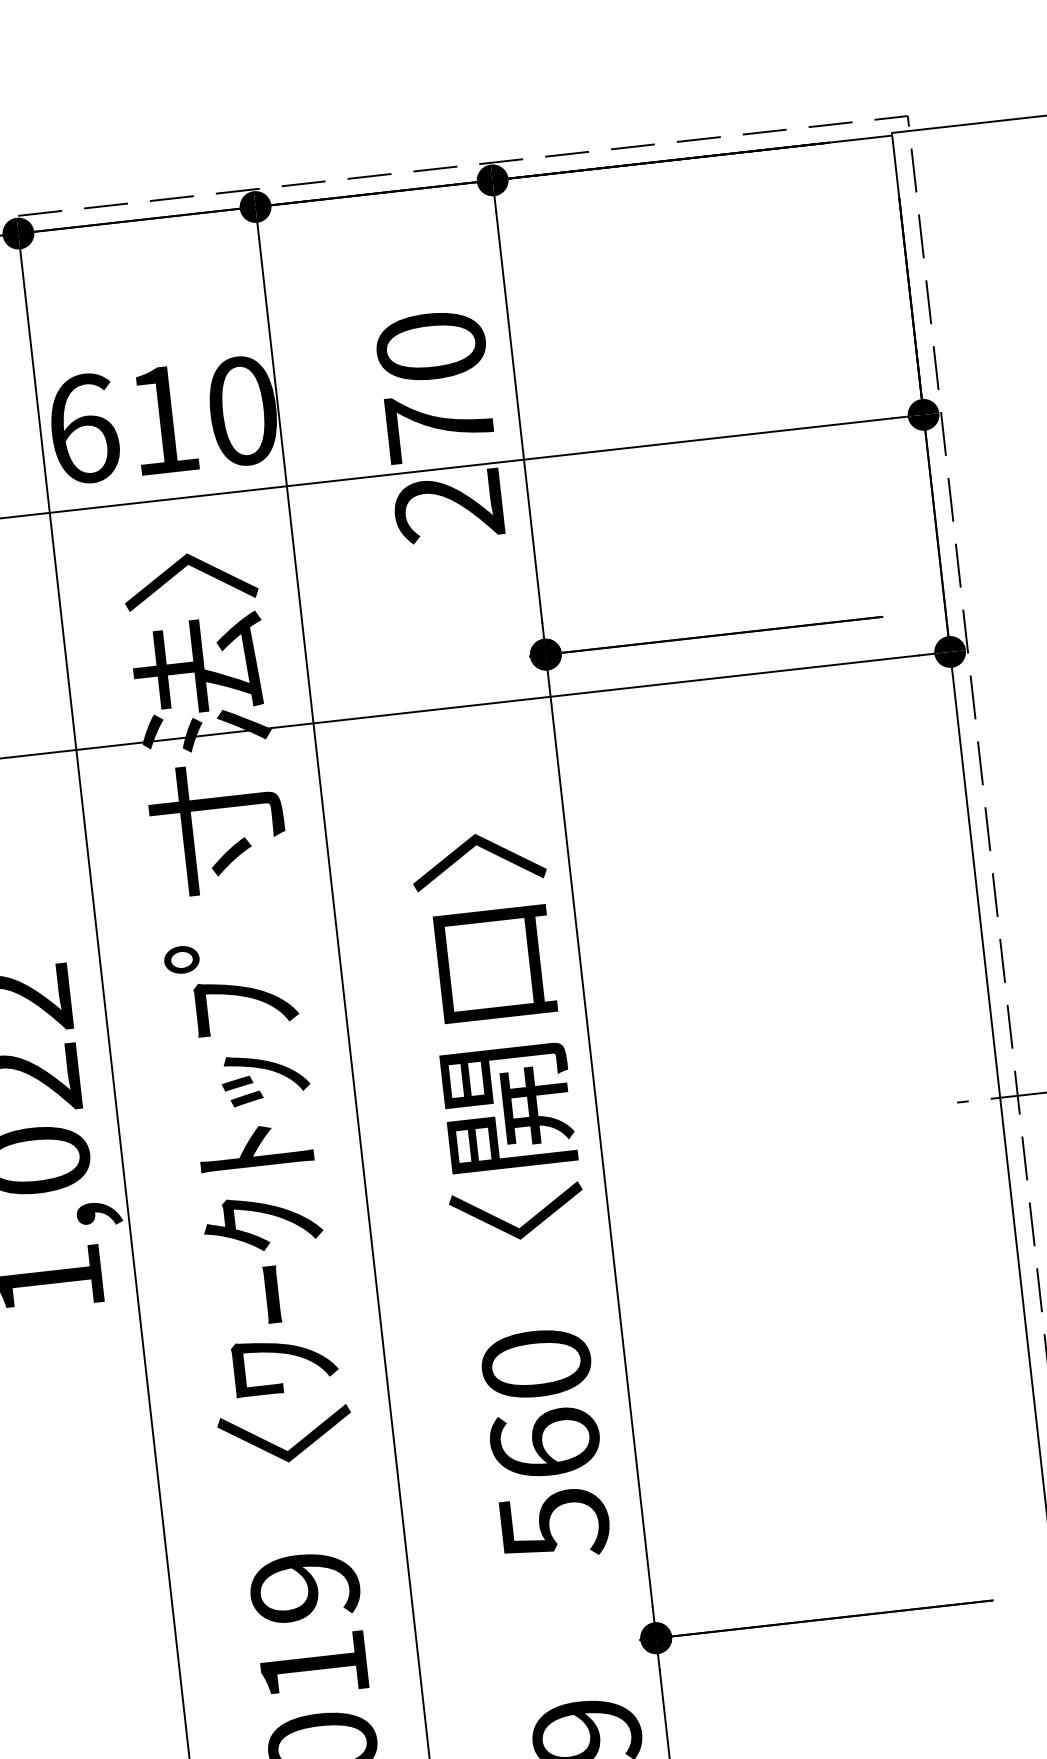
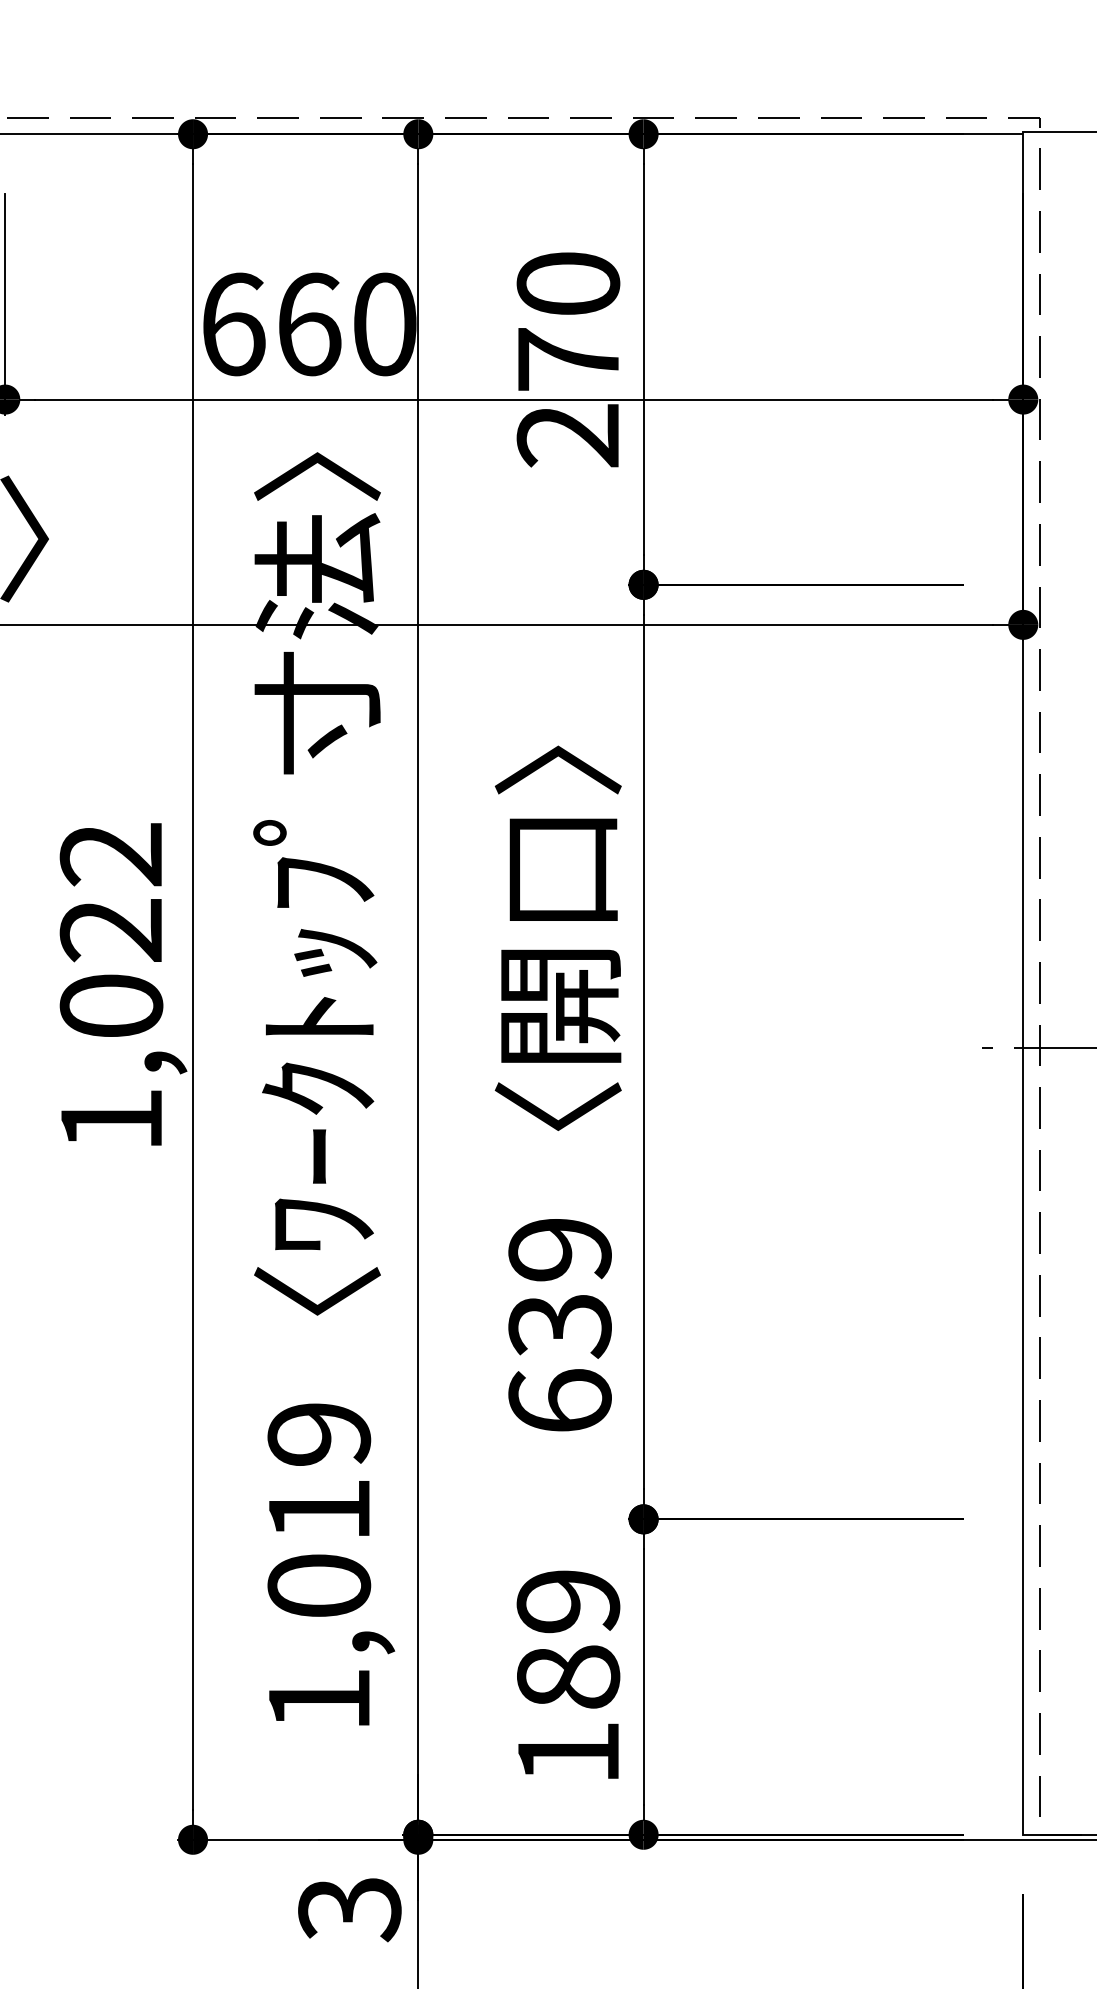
text: (164, 419) -> (310, 324), 610 -> 660
text: (544, 1445) -> (559, 1326), 560 -> 639

